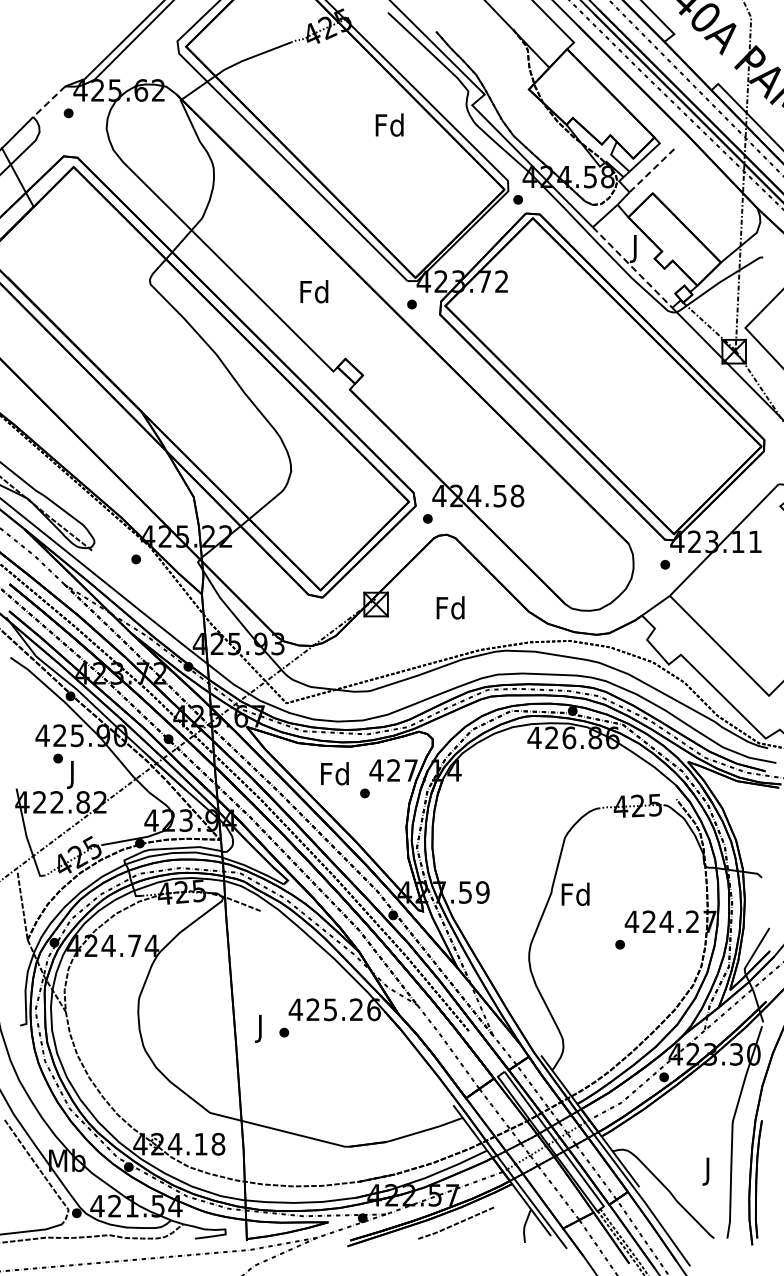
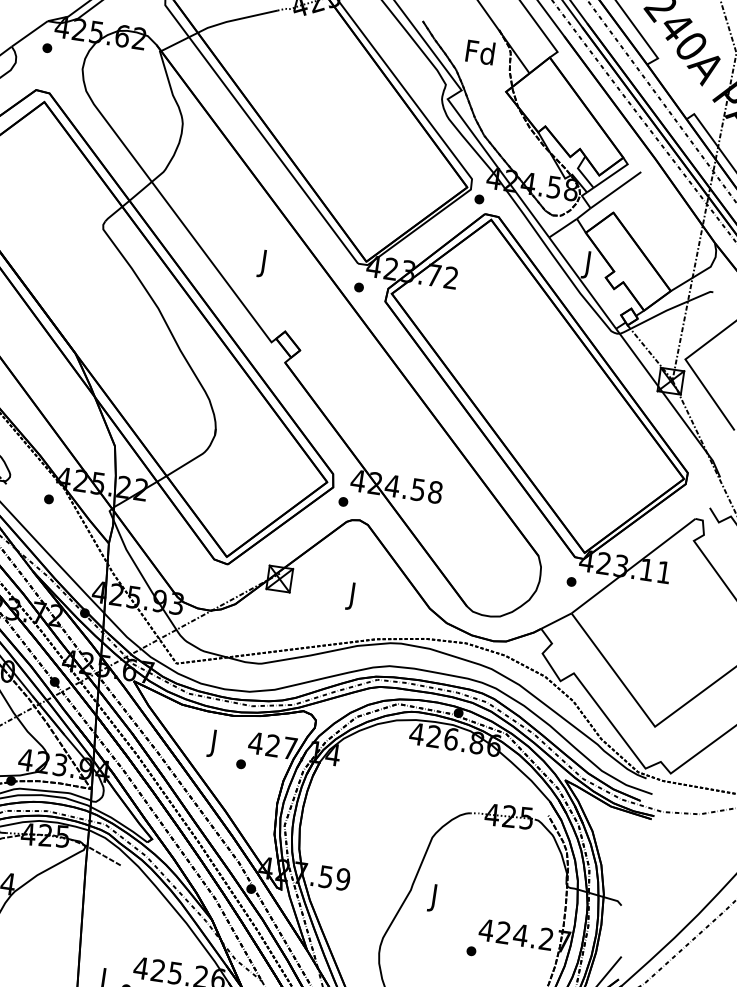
line: (49, 101) -> (30, 33), dashed -> solid
text: (389, 124) -> (480, 51), moved
line: (651, 171) -> (615, 190), dashed -> solid
line: (632, 267) -> (582, 283), dashed -> solid
text: (314, 294) -> (264, 263), Fd -> J
text: (450, 610) -> (352, 595), Fd -> J
text: (334, 776) -> (213, 743), Fd -> J
text: (575, 896) -> (434, 897), Fd -> J

